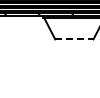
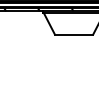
line: (74, 39) -> (74, 34), dashed -> solid

